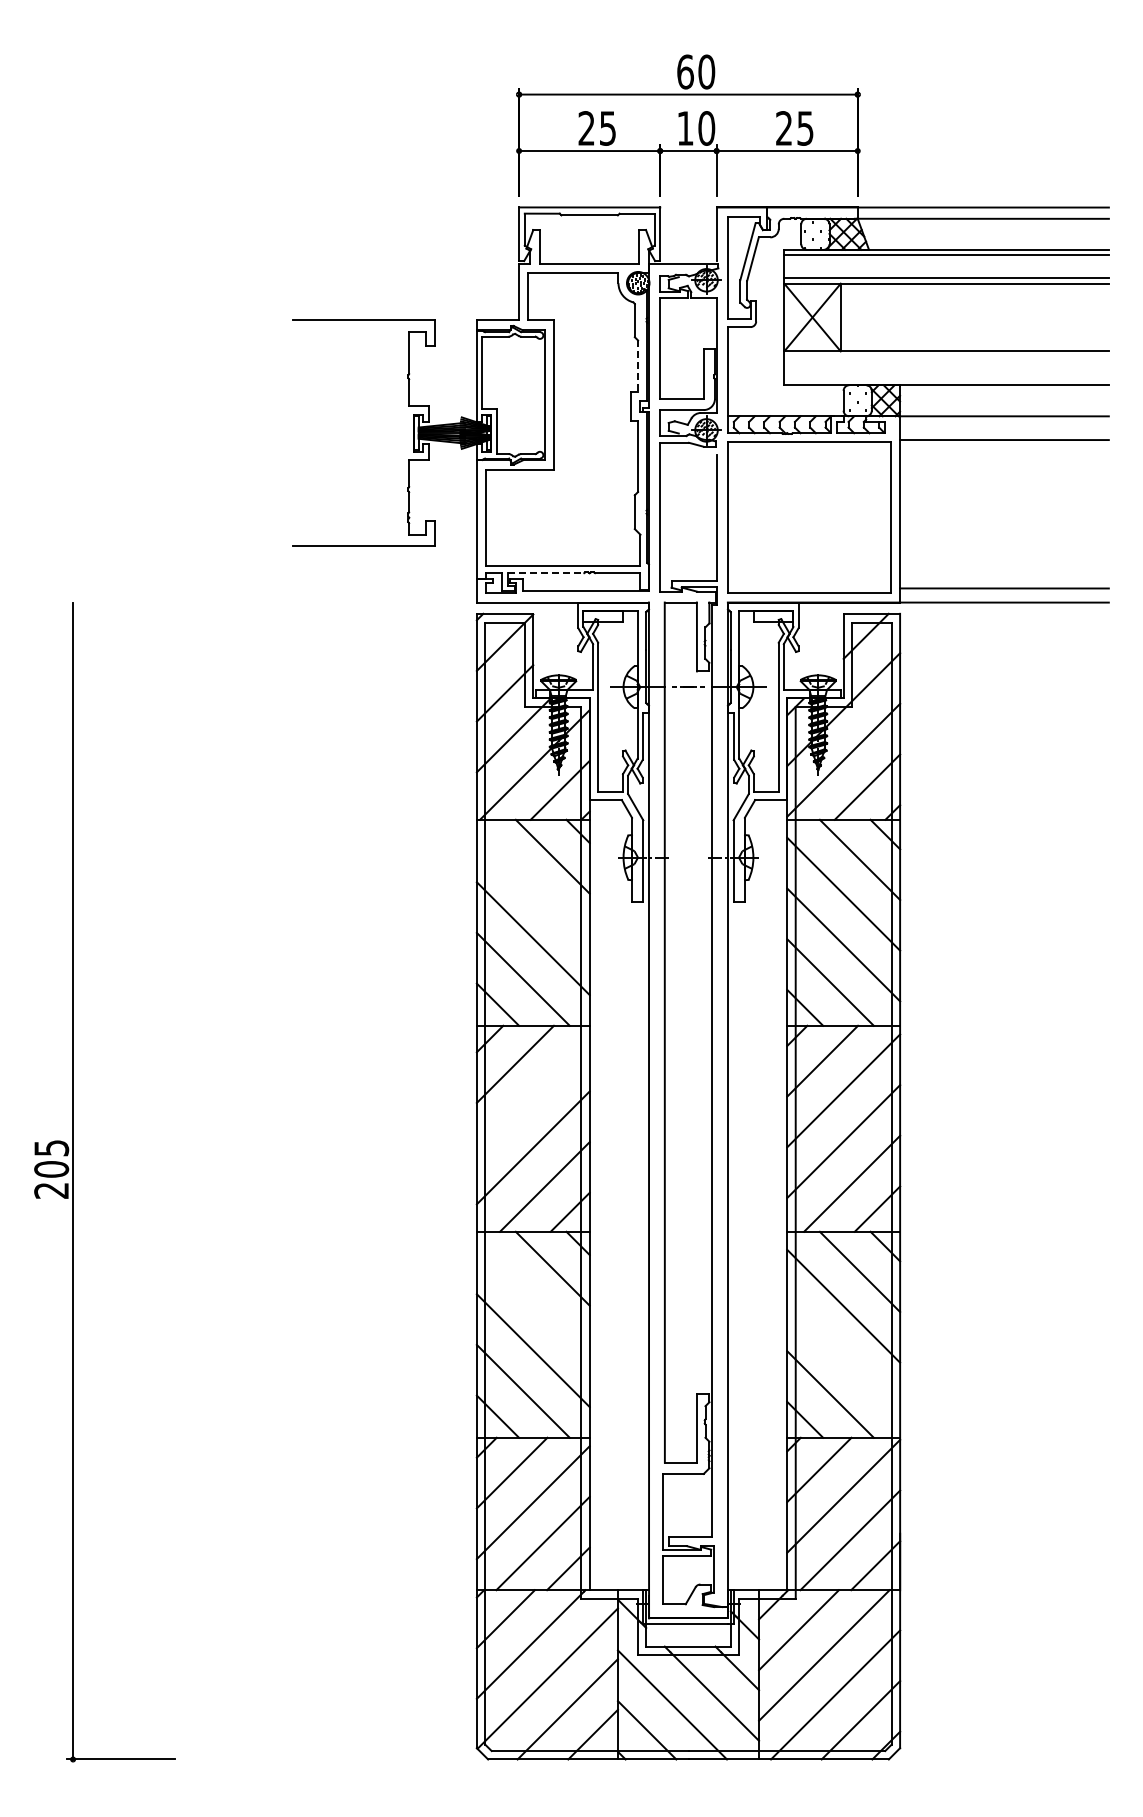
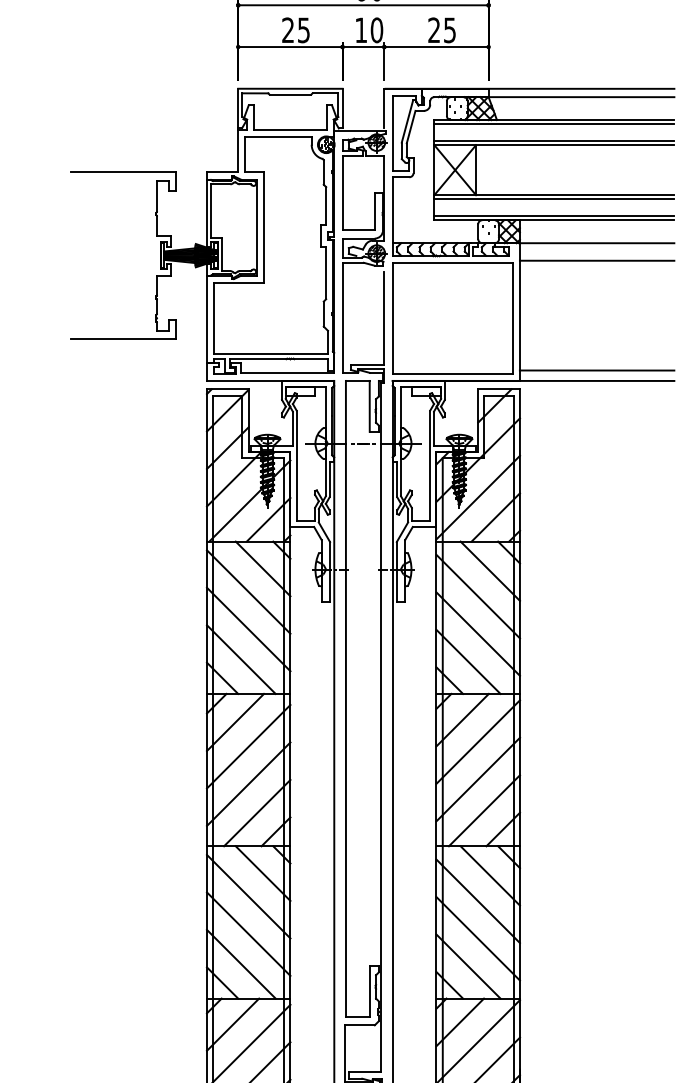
line: (946, 357) -> (554, 199), added
line: (638, 366) -> (326, 206), dashed -> solid
line: (946, 379) -> (554, 215), added
line: (546, 573) -> (258, 359), dashed -> solid
line: (532, 887) -> (248, 591), added
line: (532, 1096) -> (248, 746), added
line: (532, 1299) -> (248, 896), added
line: (843, 1356) -> (478, 938), added

